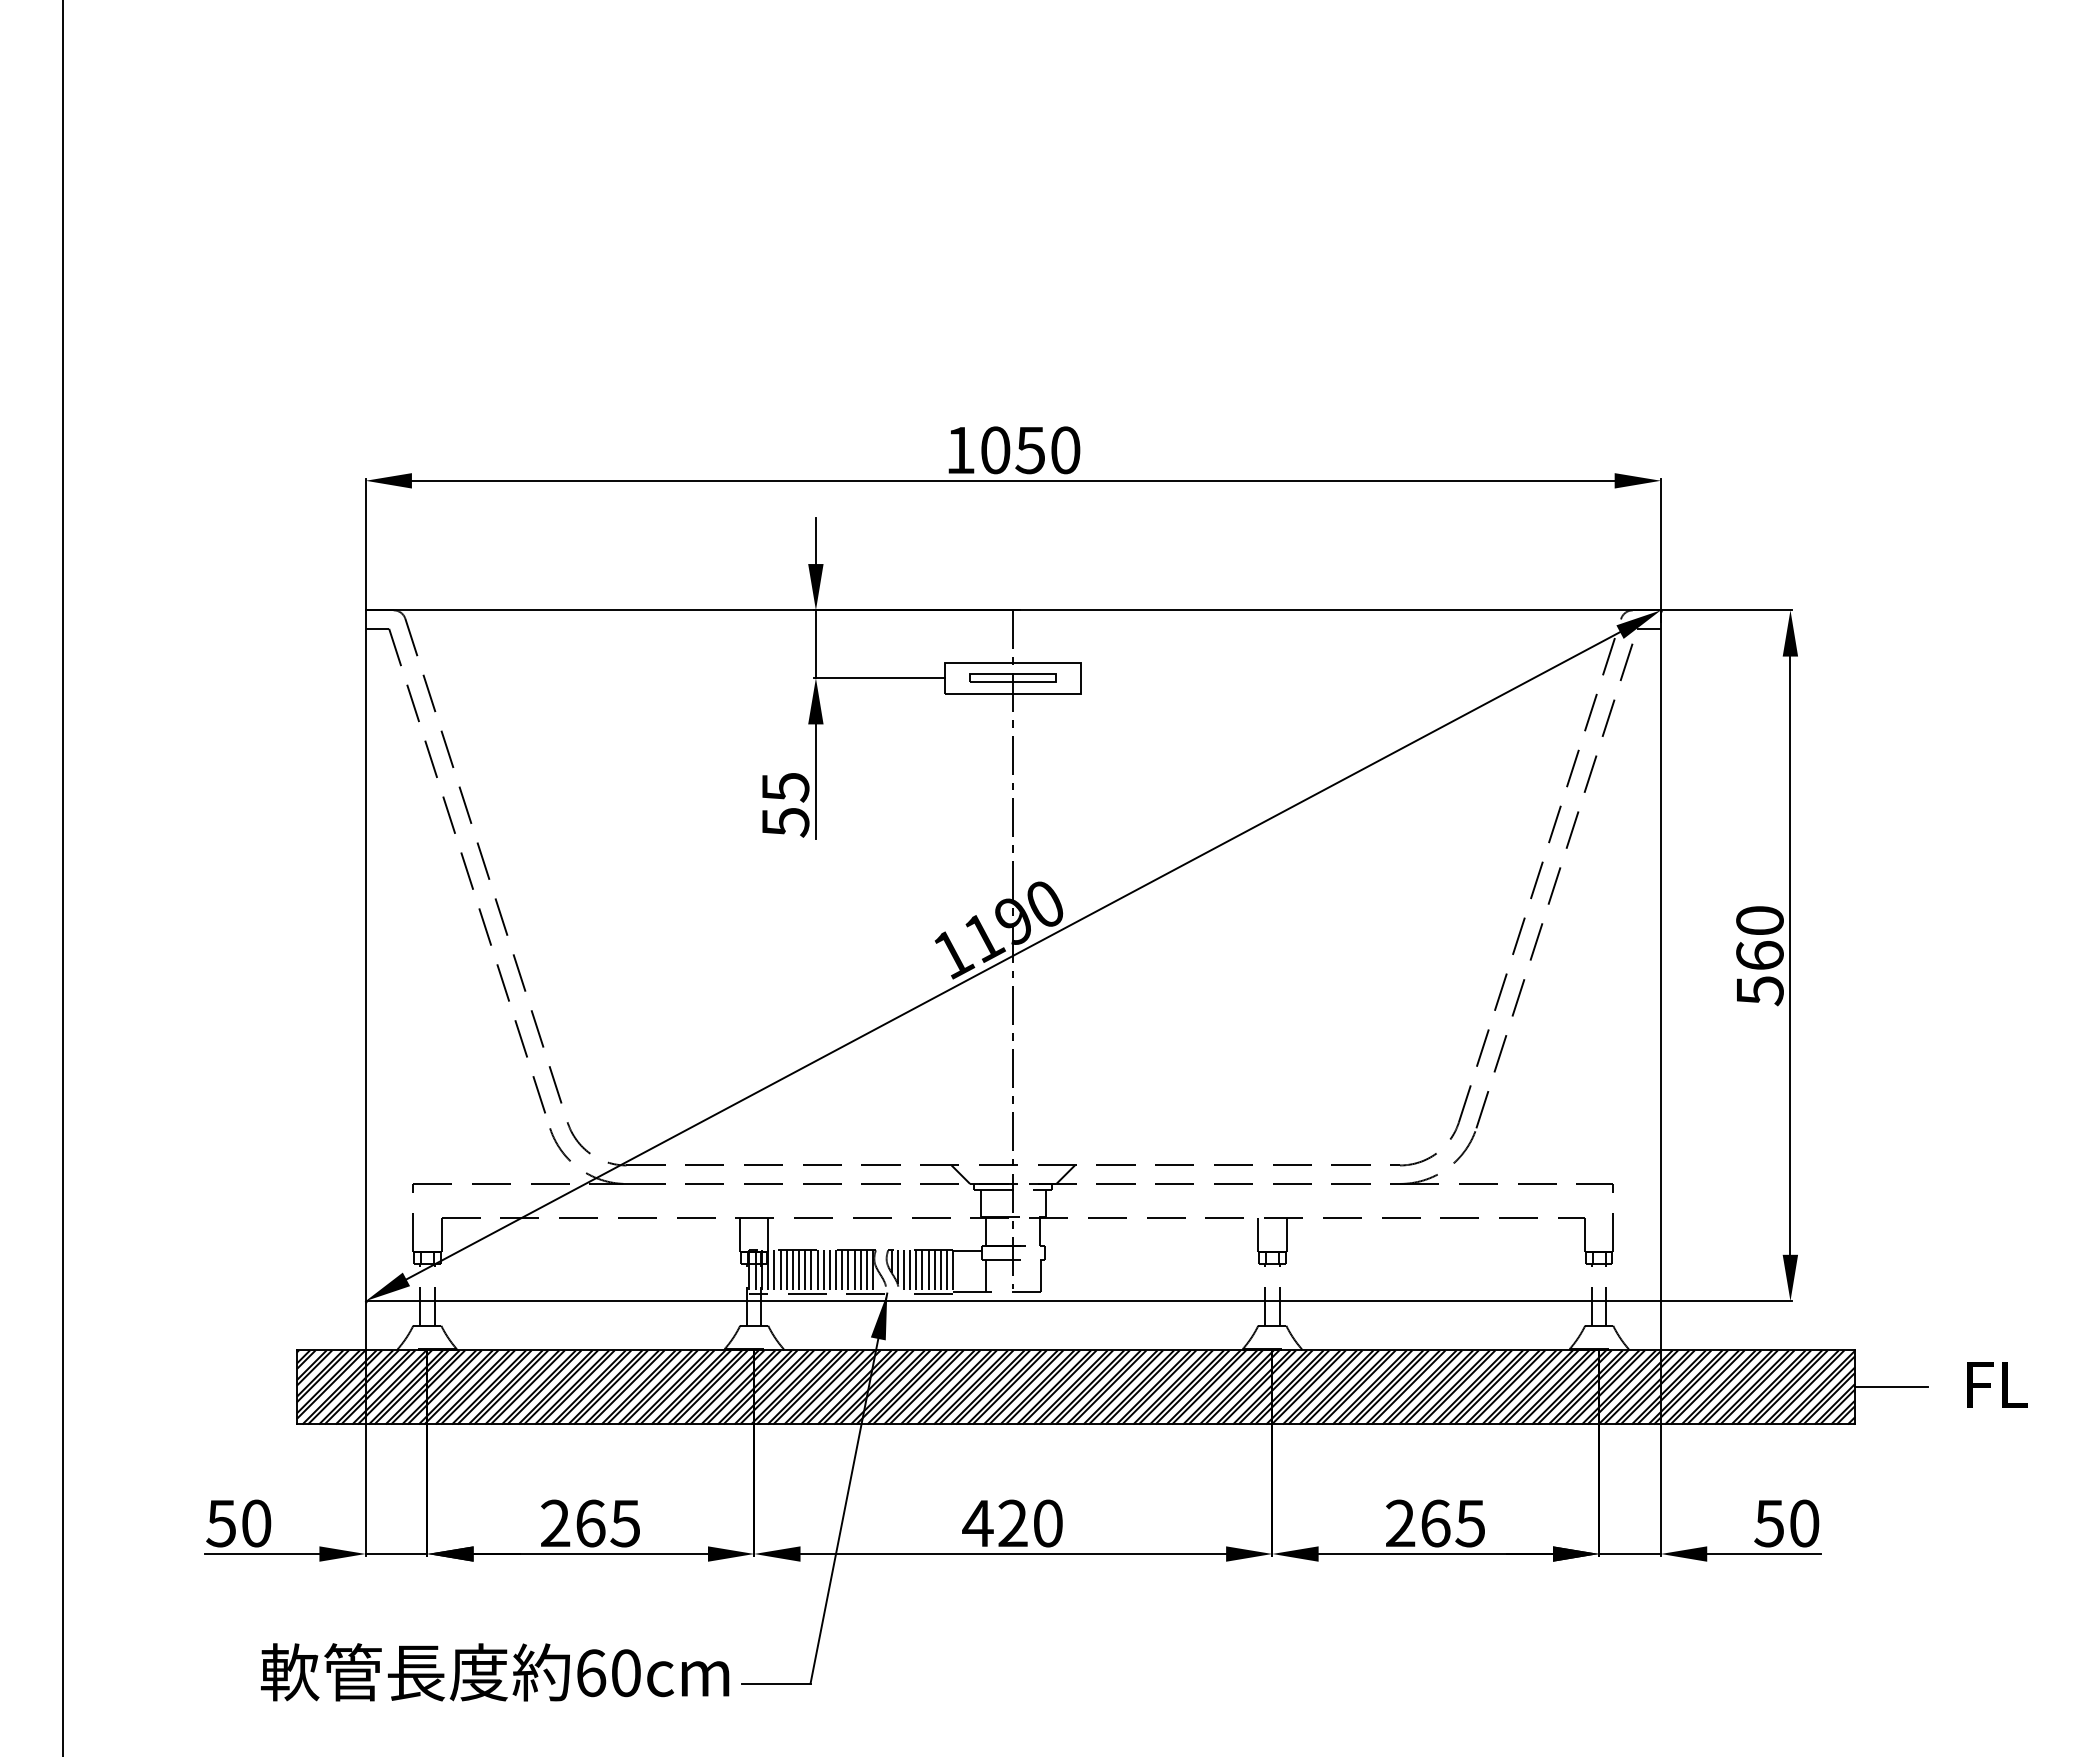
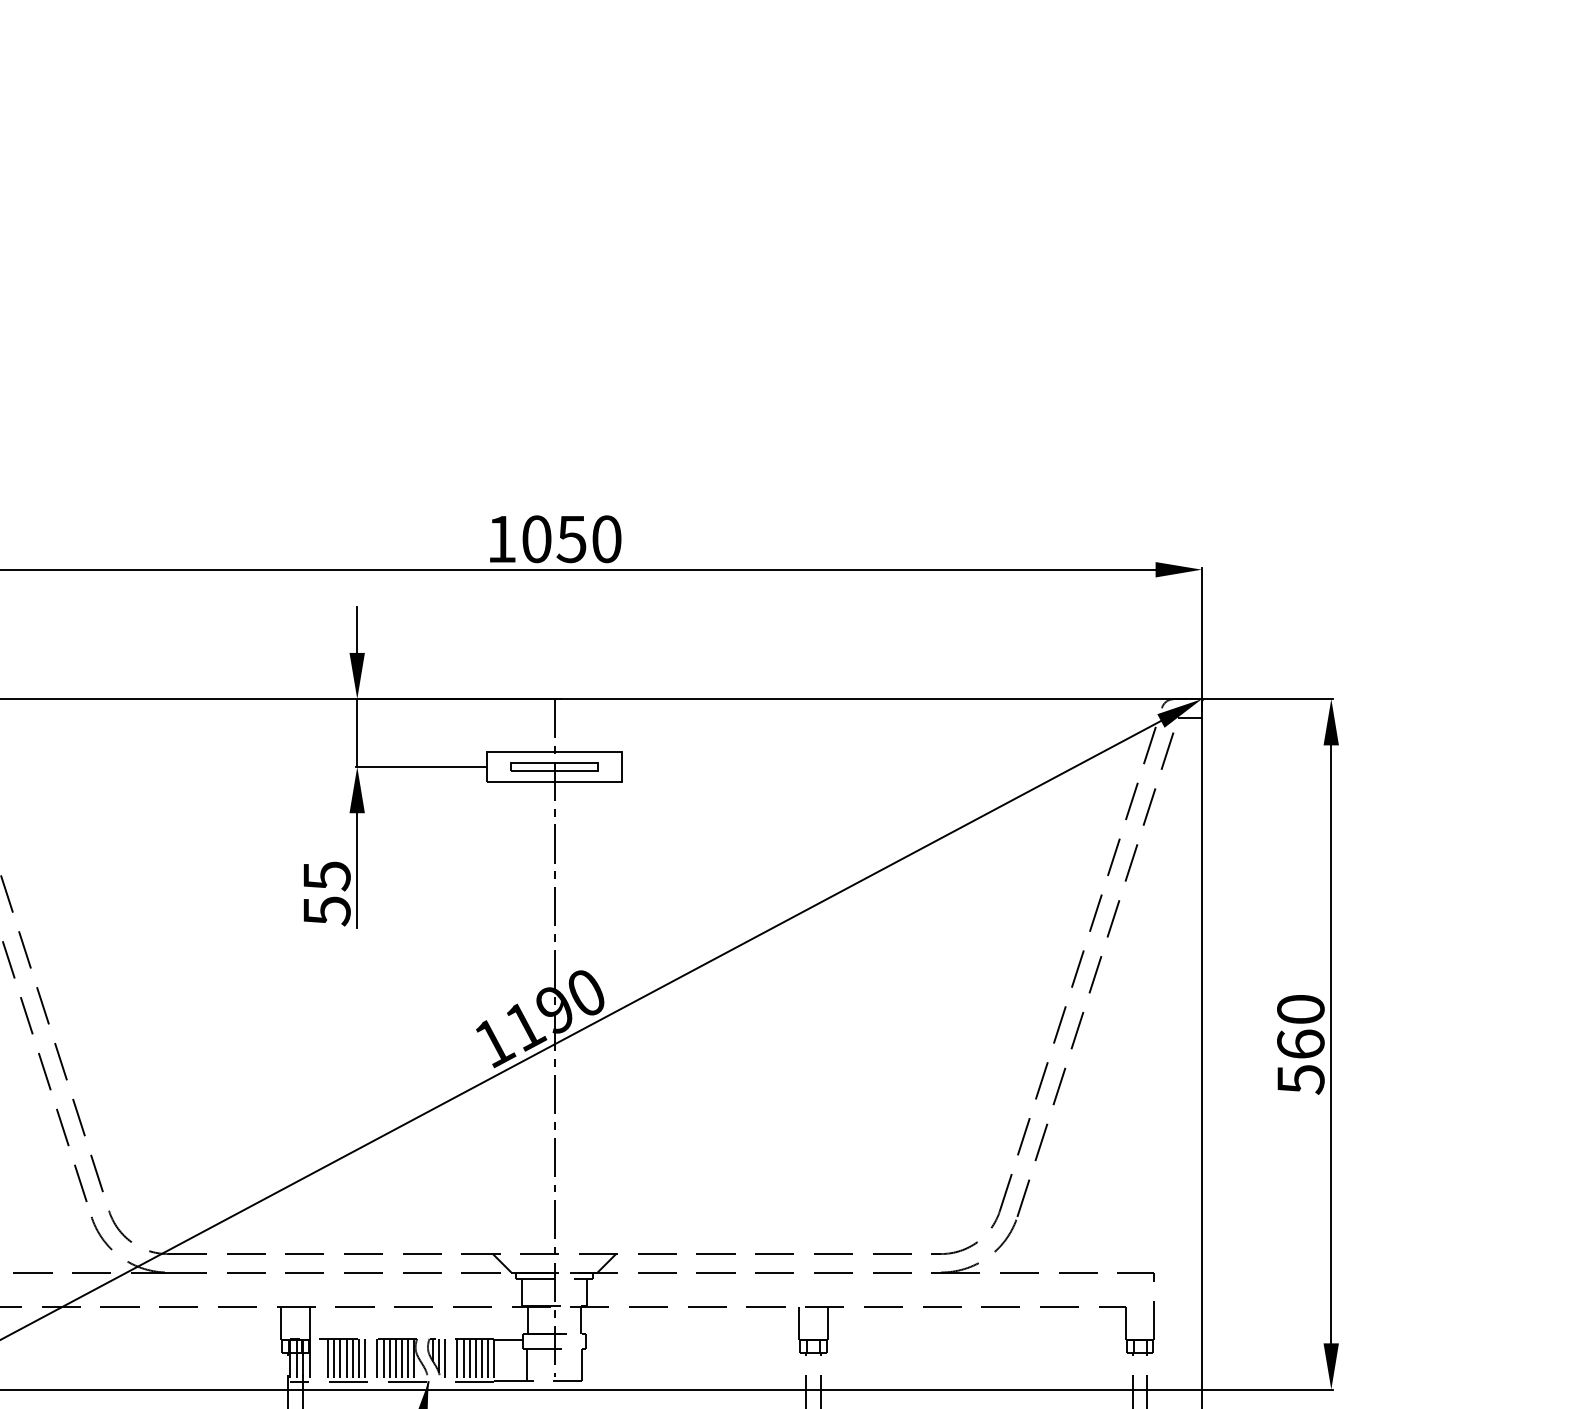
line: (774, 1271) -> (315, 1360), removed
line: (780, 1271) -> (321, 1360), removed
line: (829, 1271) -> (370, 1360), removed
line: (910, 1271) -> (451, 1360), removed

